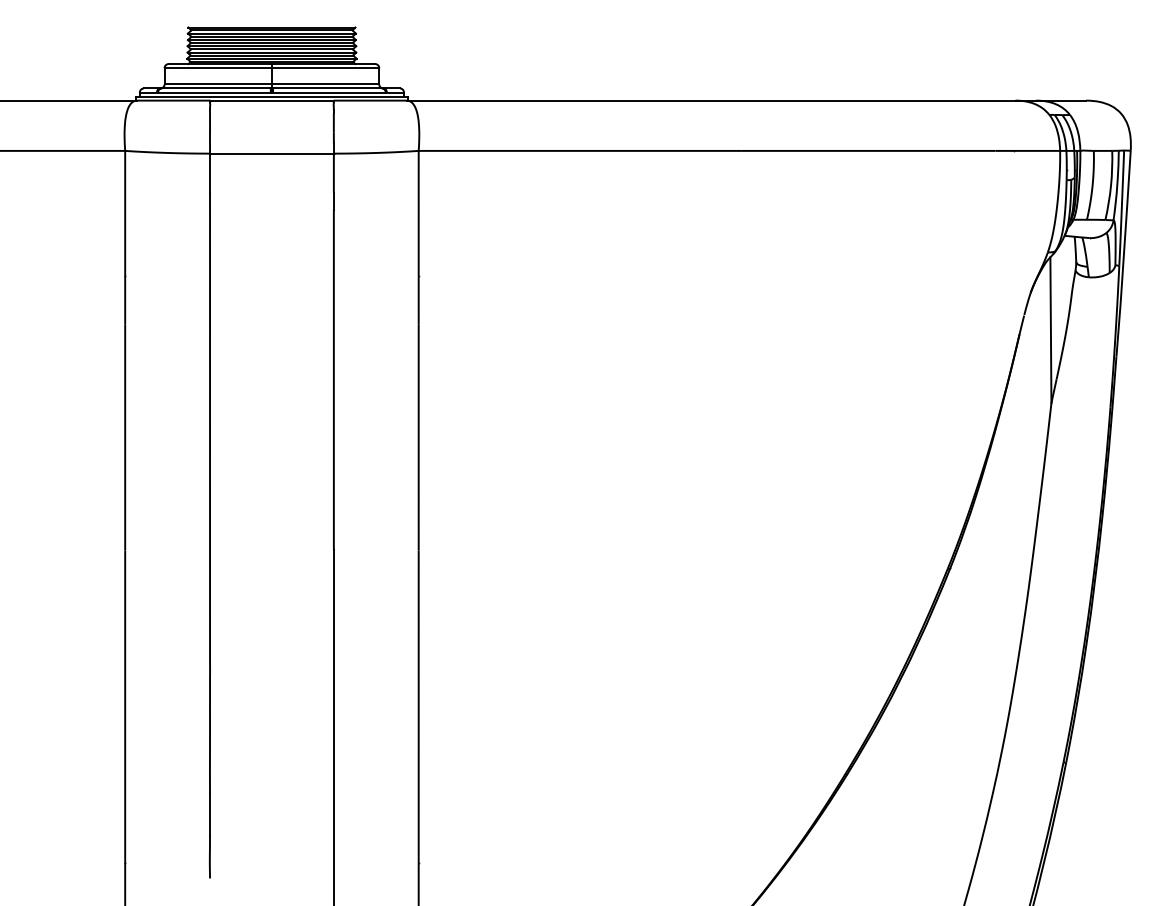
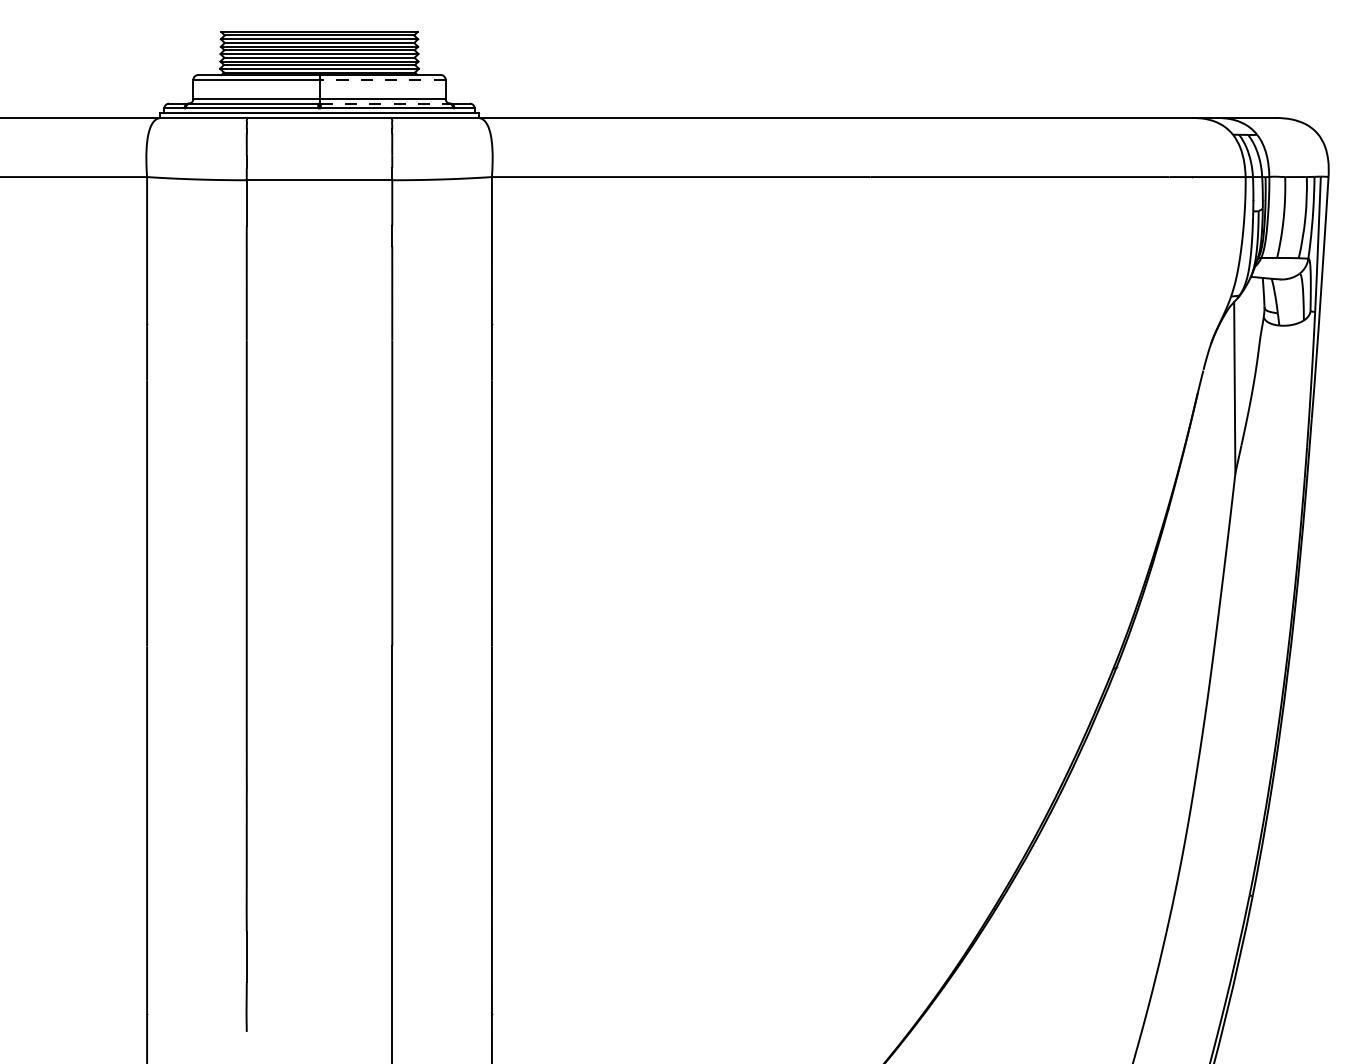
line: (325, 67) -> (382, 79), solid -> dashed
line: (328, 88) -> (385, 103), solid -> dashed

